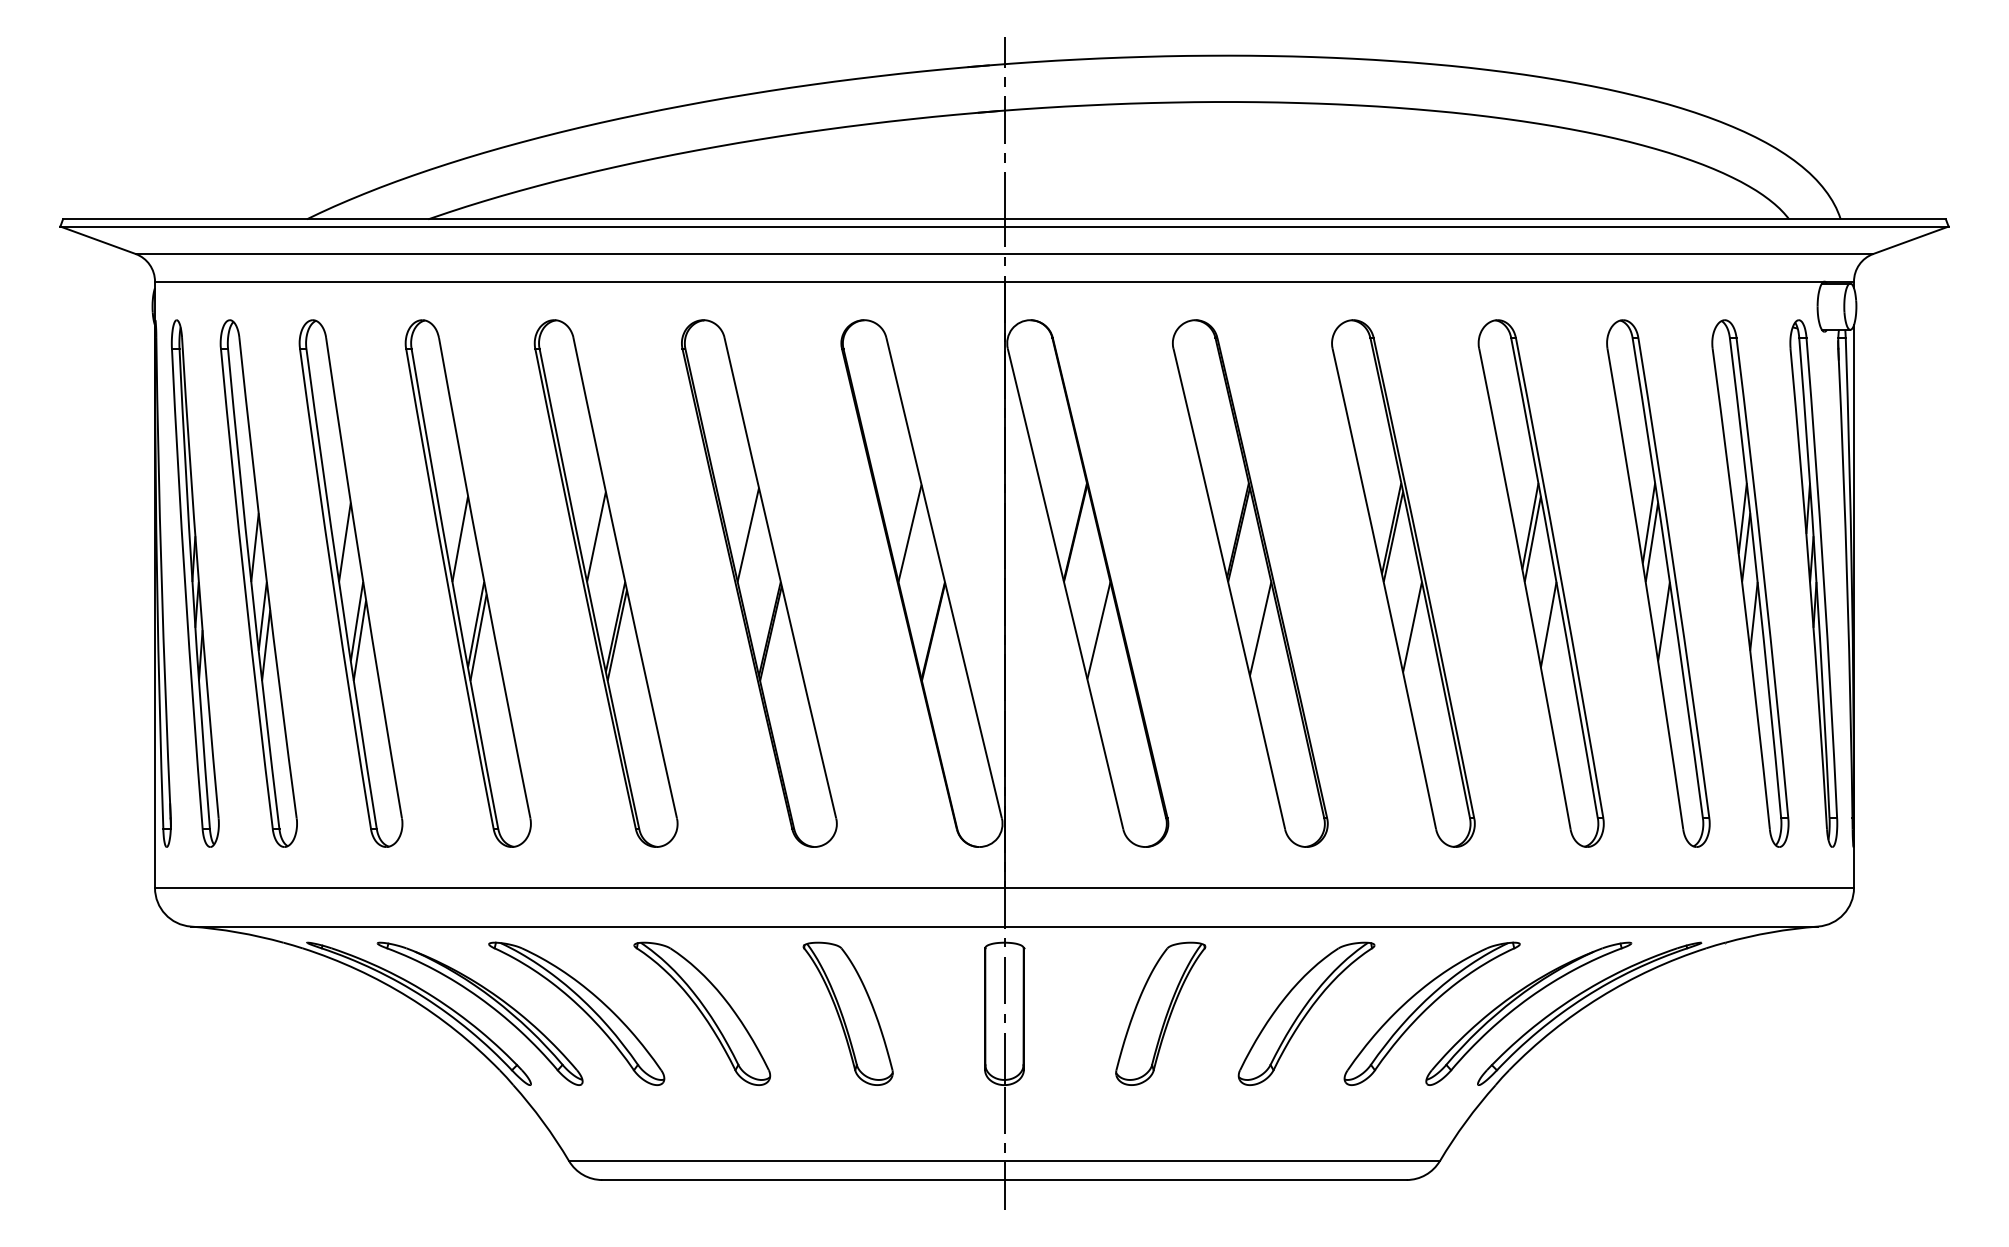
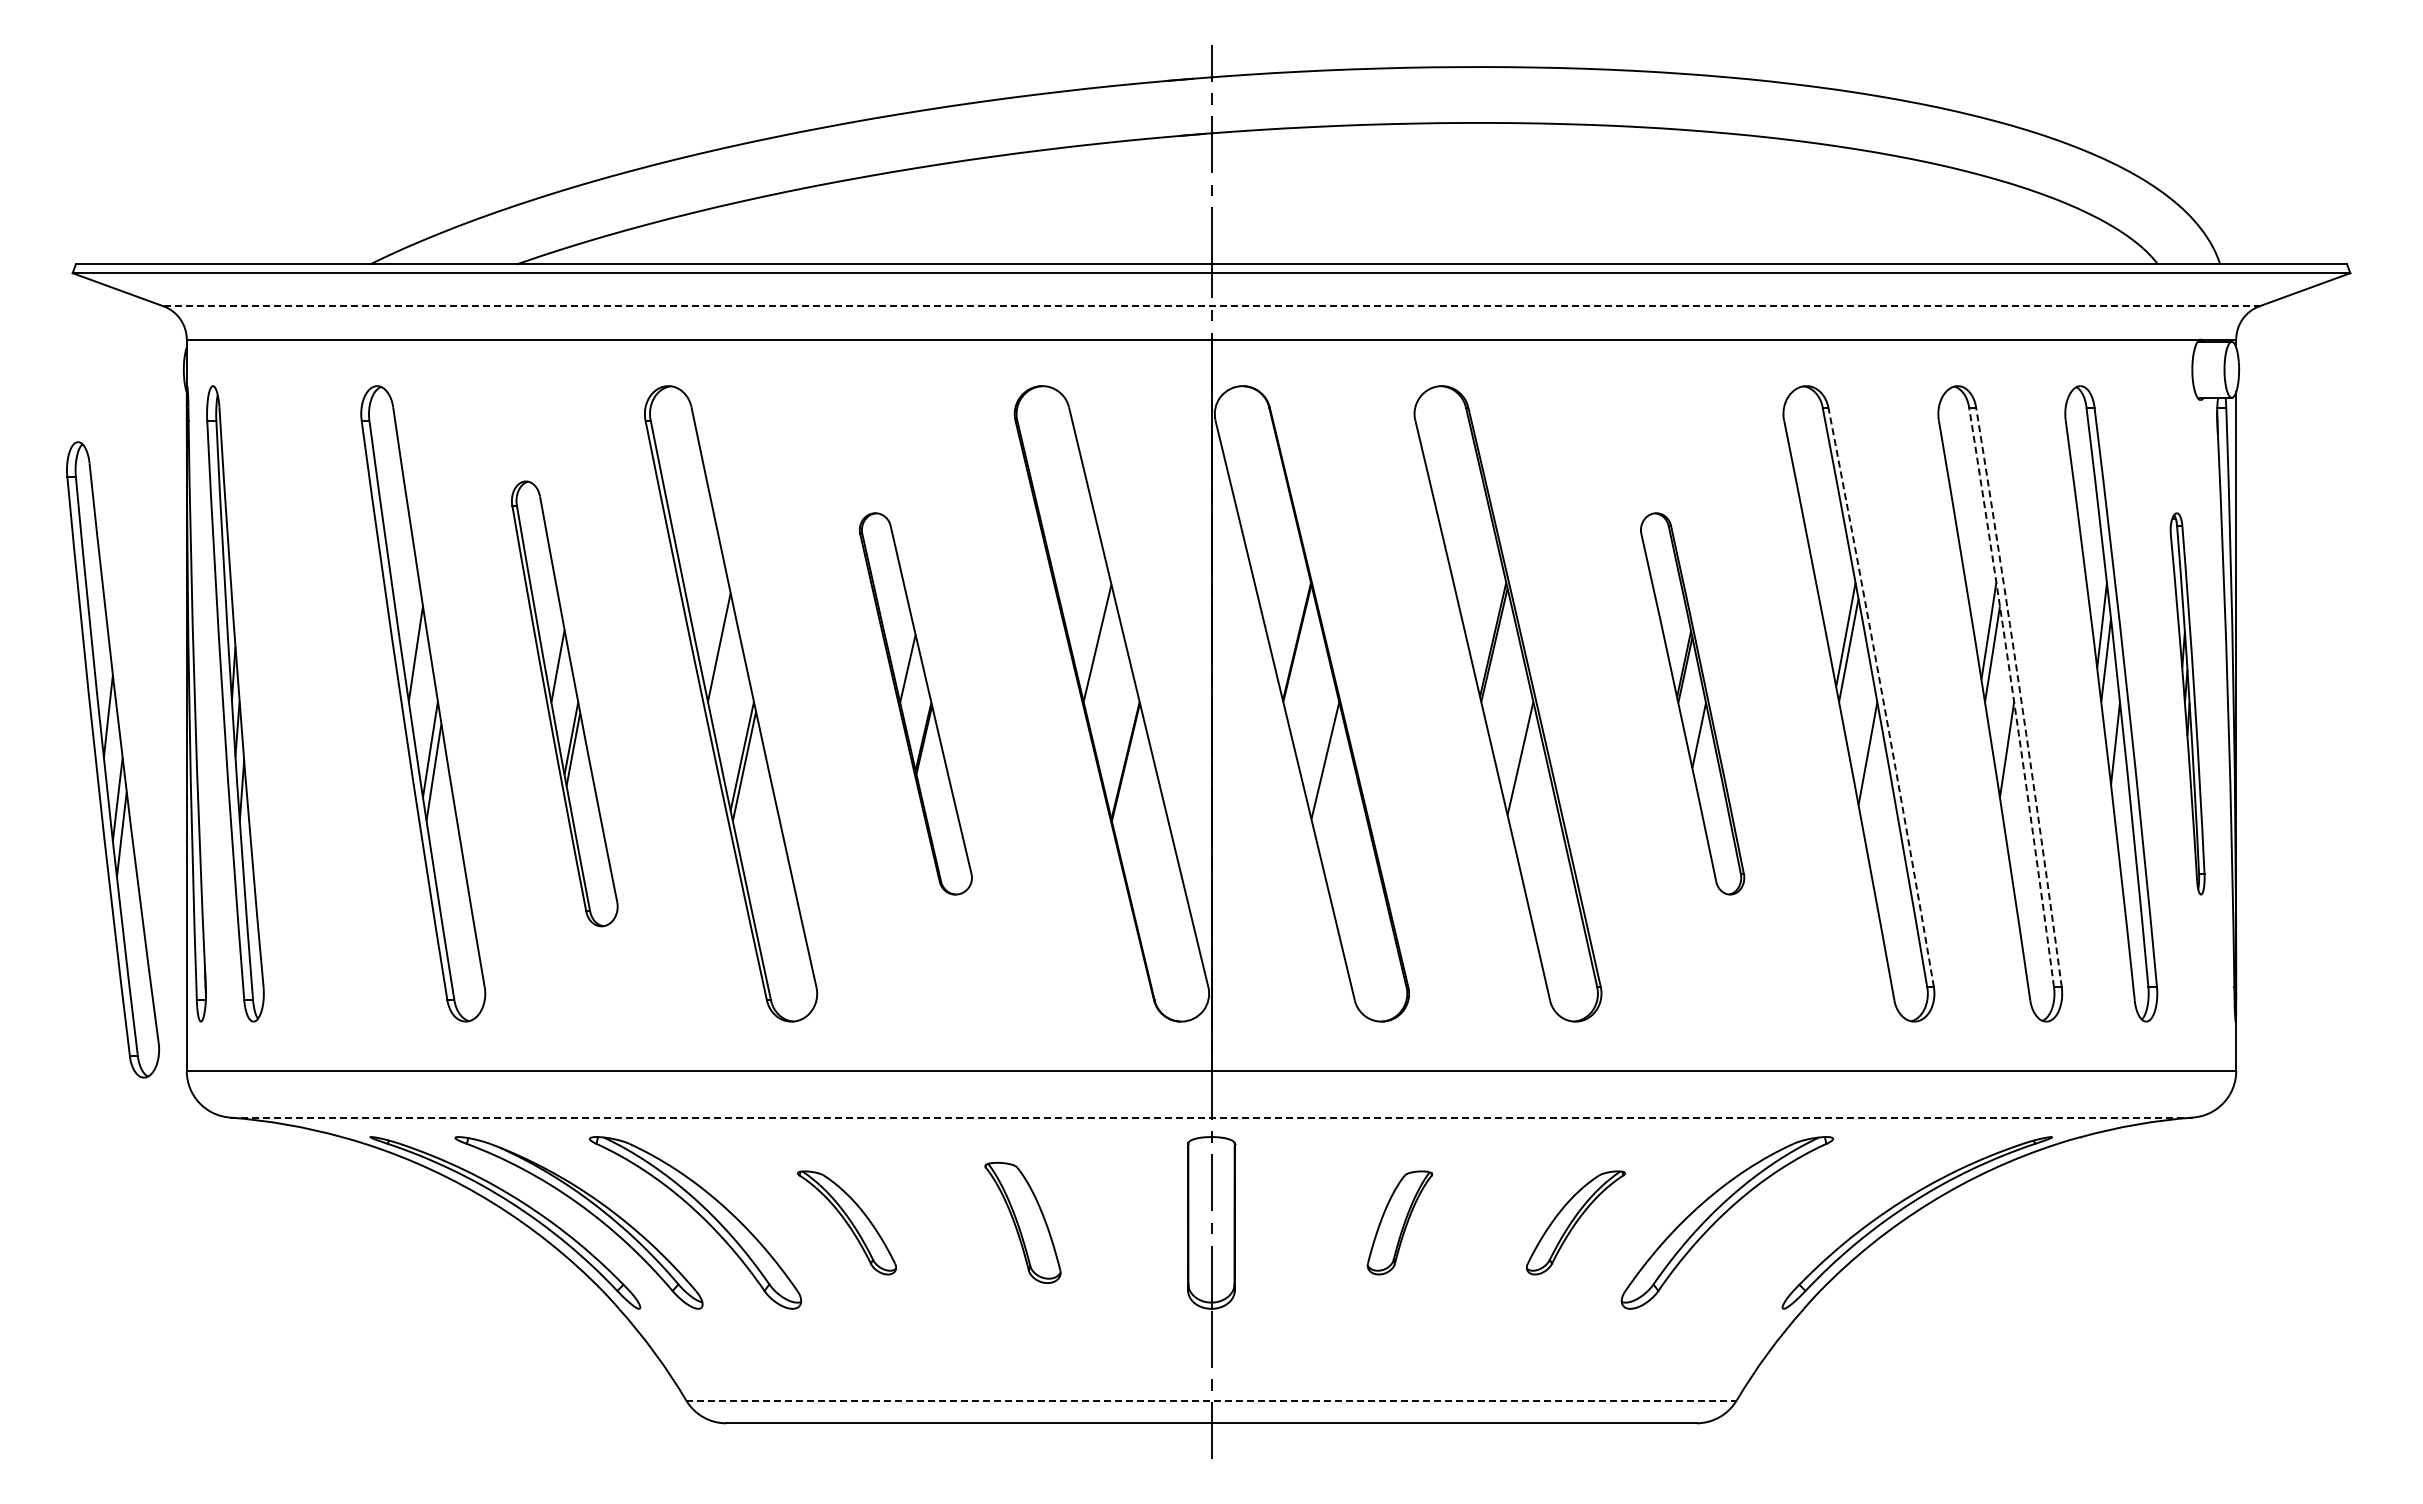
line: (1005, 254) -> (1212, 306), solid -> dashed
arc: (1560, 578) -> (1882, 697), solid -> dashed
arc: (1669, 578) -> (2013, 697), solid -> dashed
arc: (1675, 578) -> (2020, 697), solid -> dashed
part: (259, 583) -> (113, 759), moved
part: (468, 583) -> (564, 703), size x0.7
part: (759, 583) -> (915, 703), size x0.6
part: (1403, 583) -> (1692, 703), size x0.6
part: (1813, 583) -> (2187, 703), size x0.6
line: (1004, 926) -> (1211, 1117), solid -> dashed
part: (1520, 1005) -> (1834, 1212), removed
part: (701, 1013) -> (846, 1222), size x0.6
part: (847, 1013) -> (1022, 1222), size x0.7
part: (1160, 1013) -> (1399, 1222), size x0.6
part: (1306, 1013) -> (1575, 1222), size x0.6
line: (1004, 1161) -> (1211, 1400), solid -> dashed

